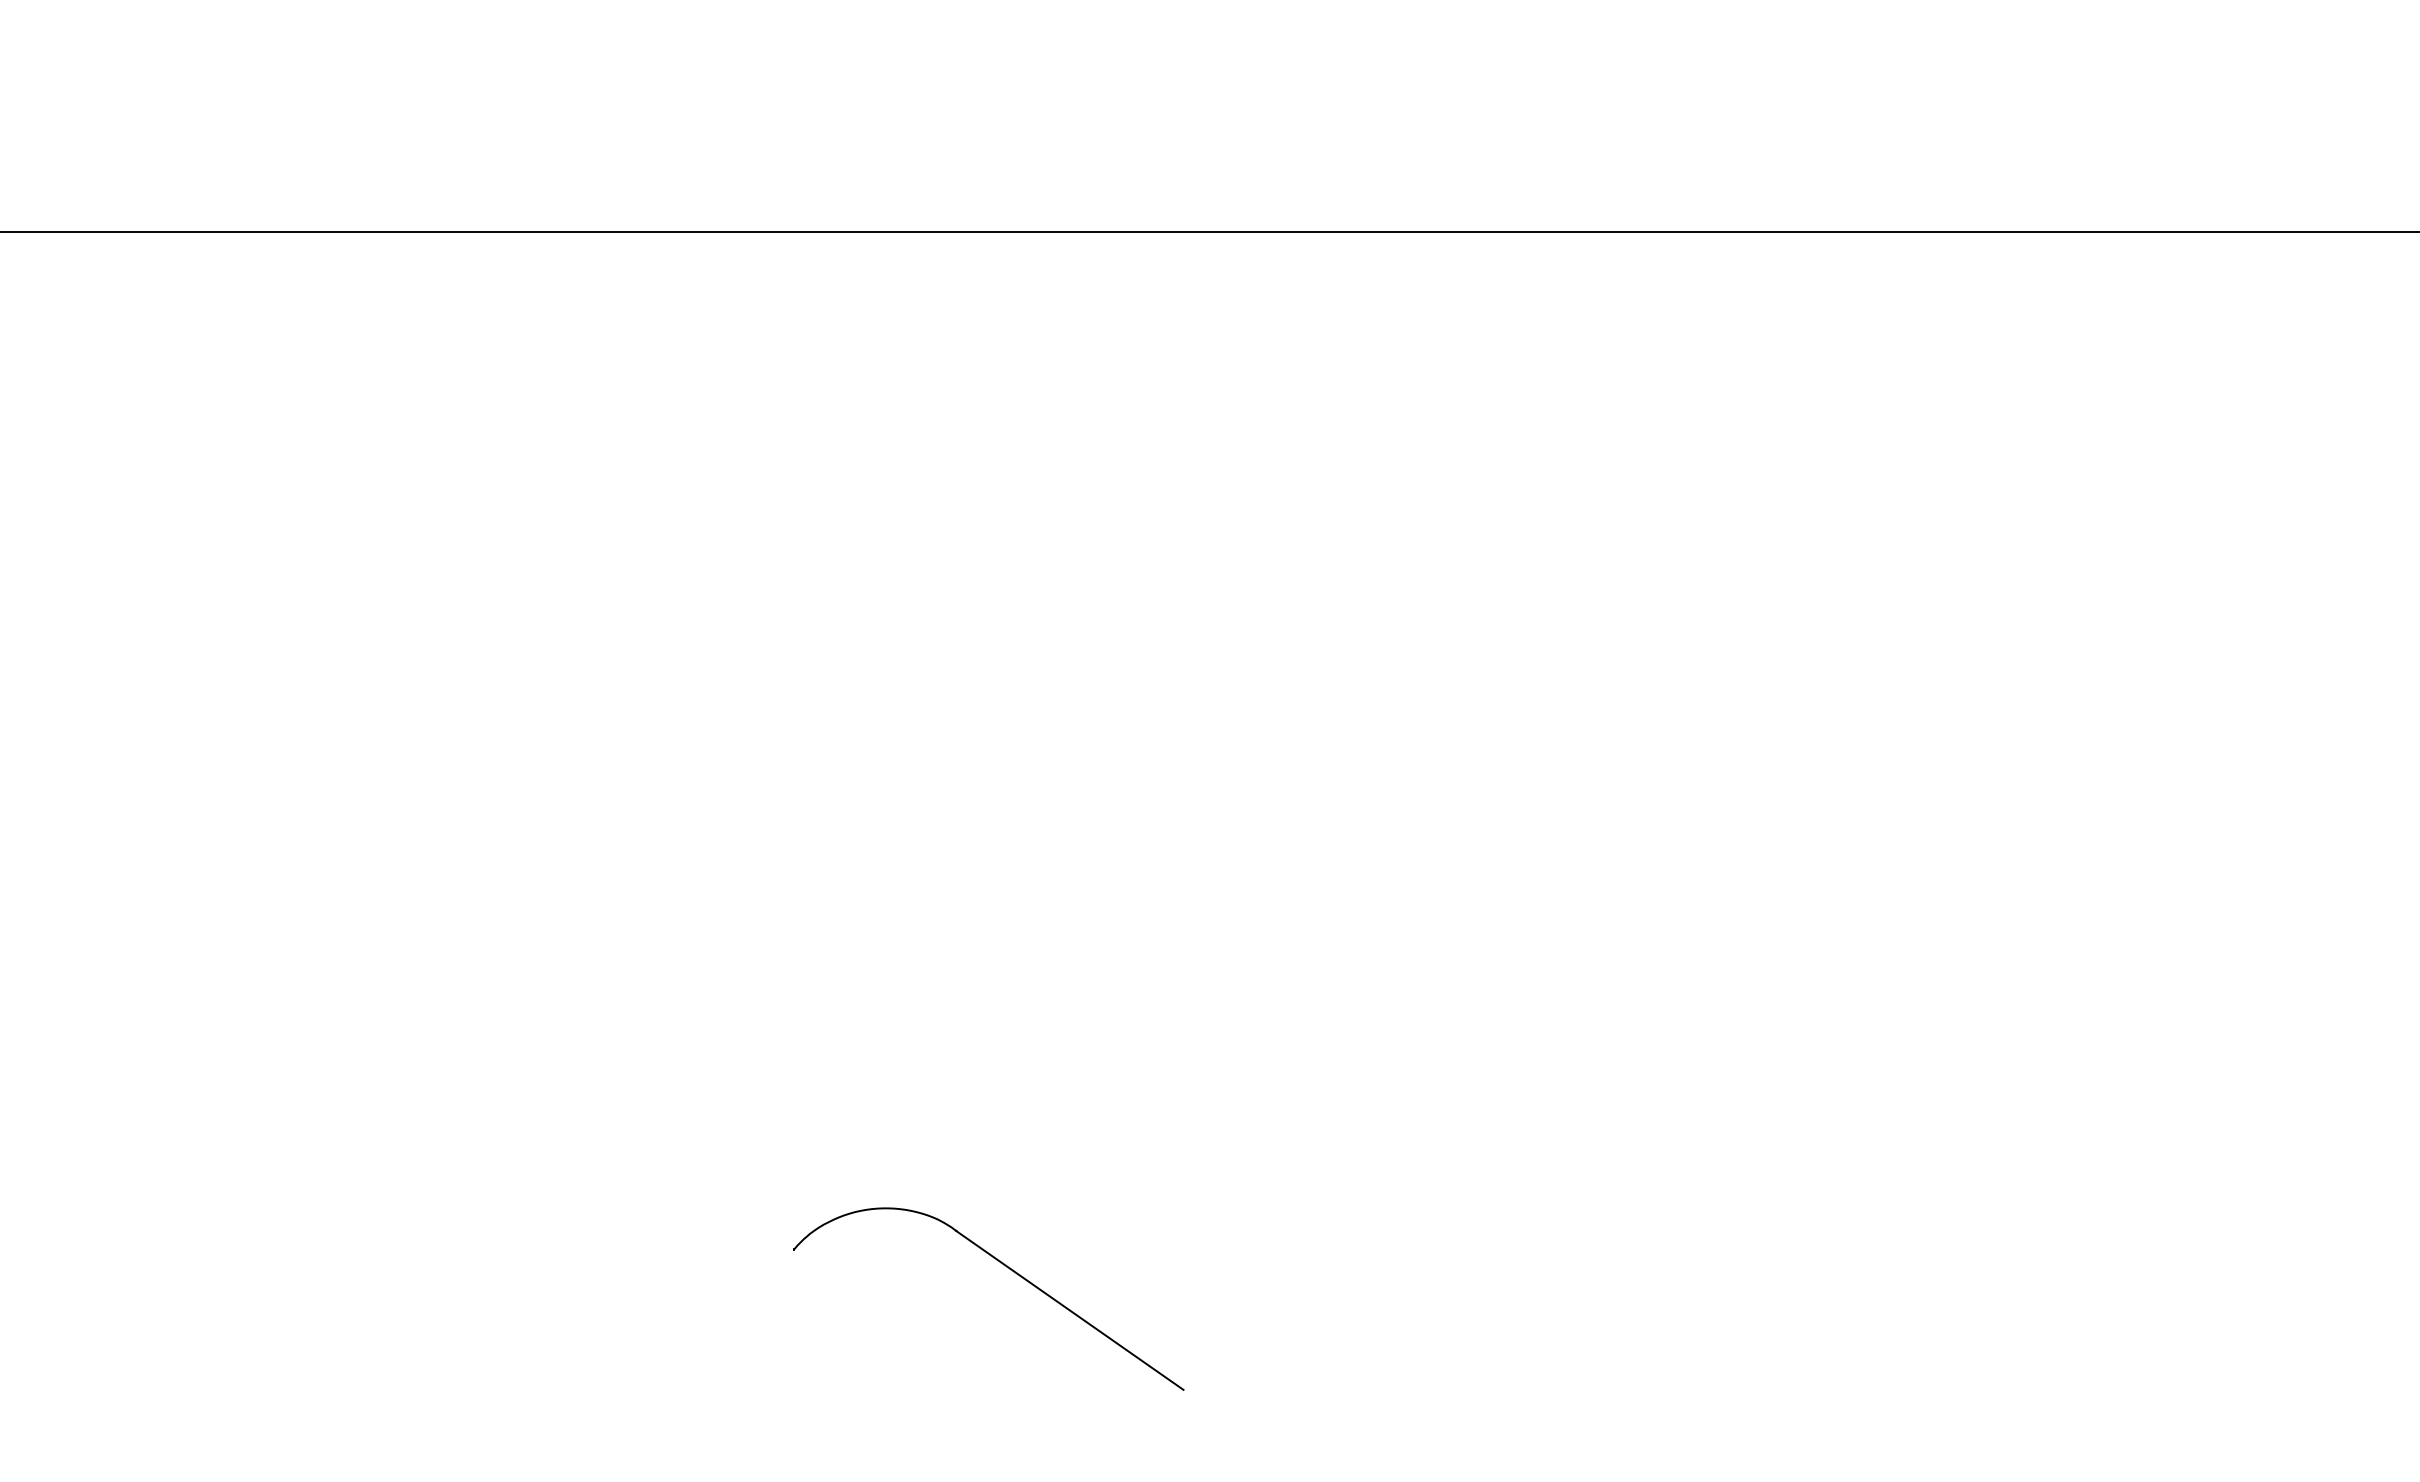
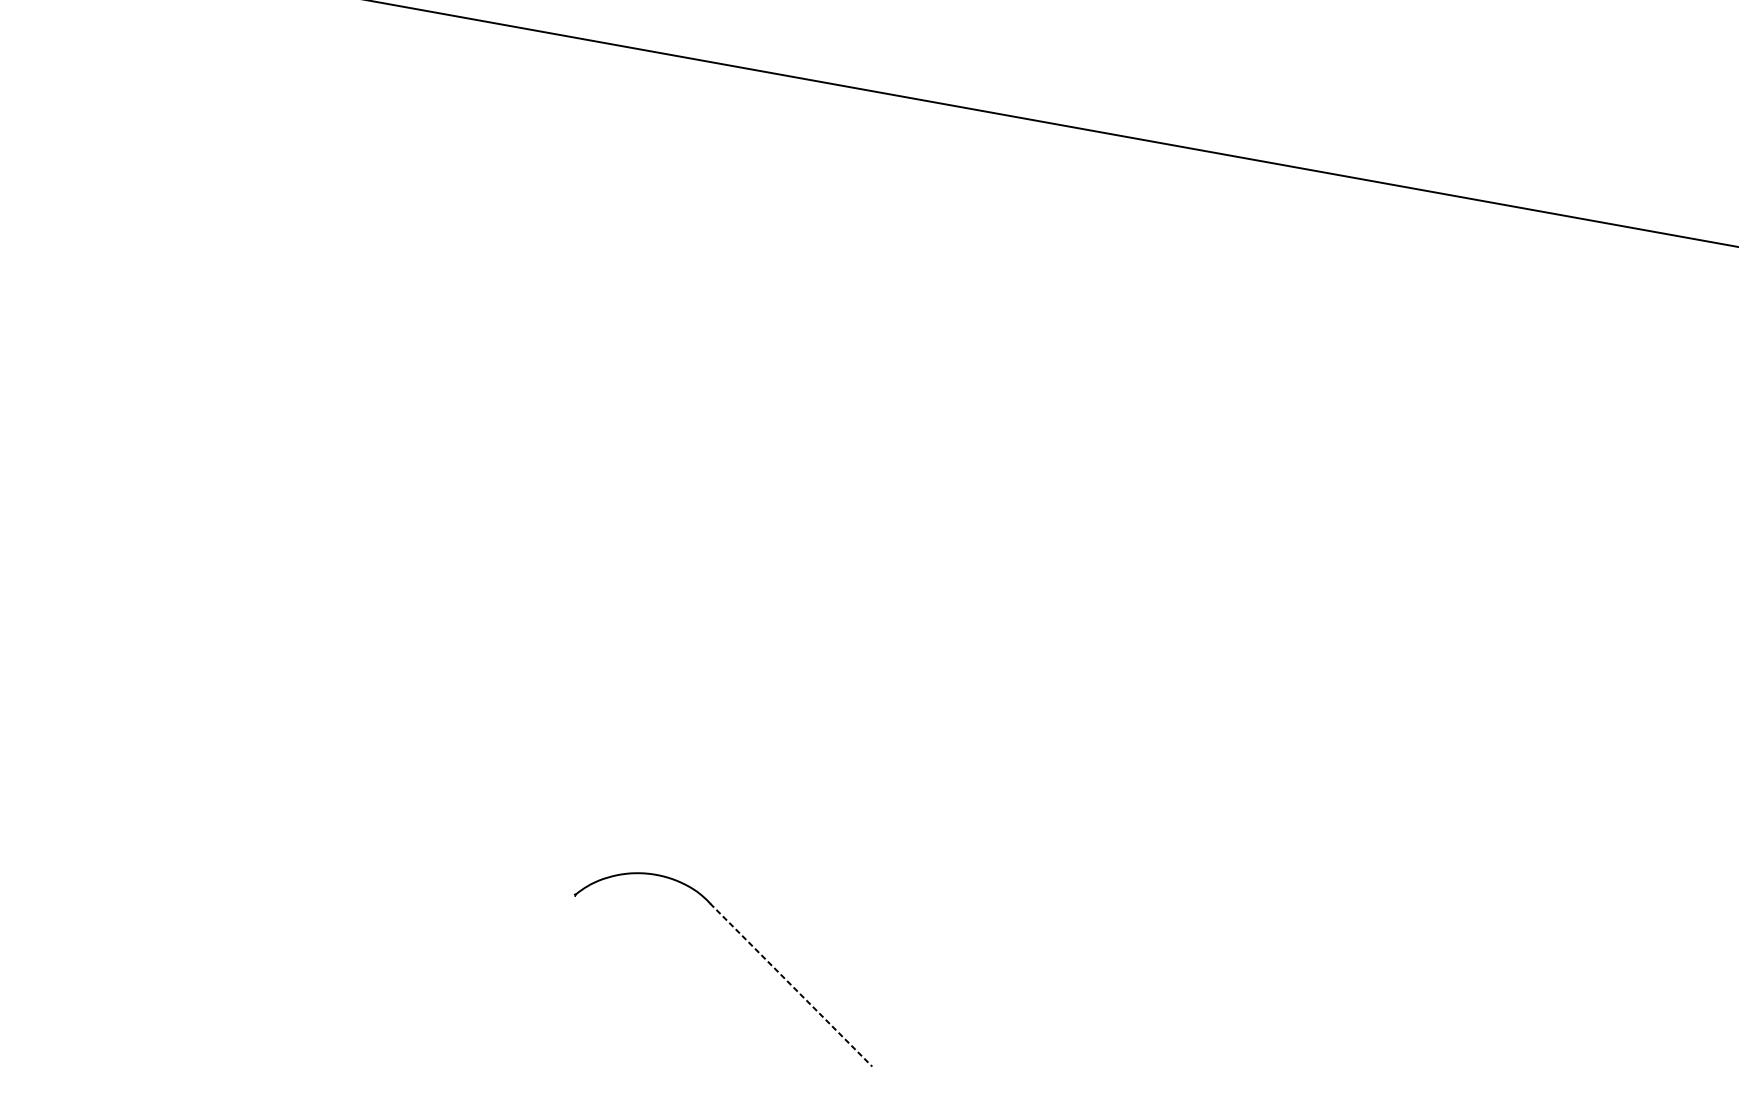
line: (1069, 1310) -> (790, 985), solid -> dashed

